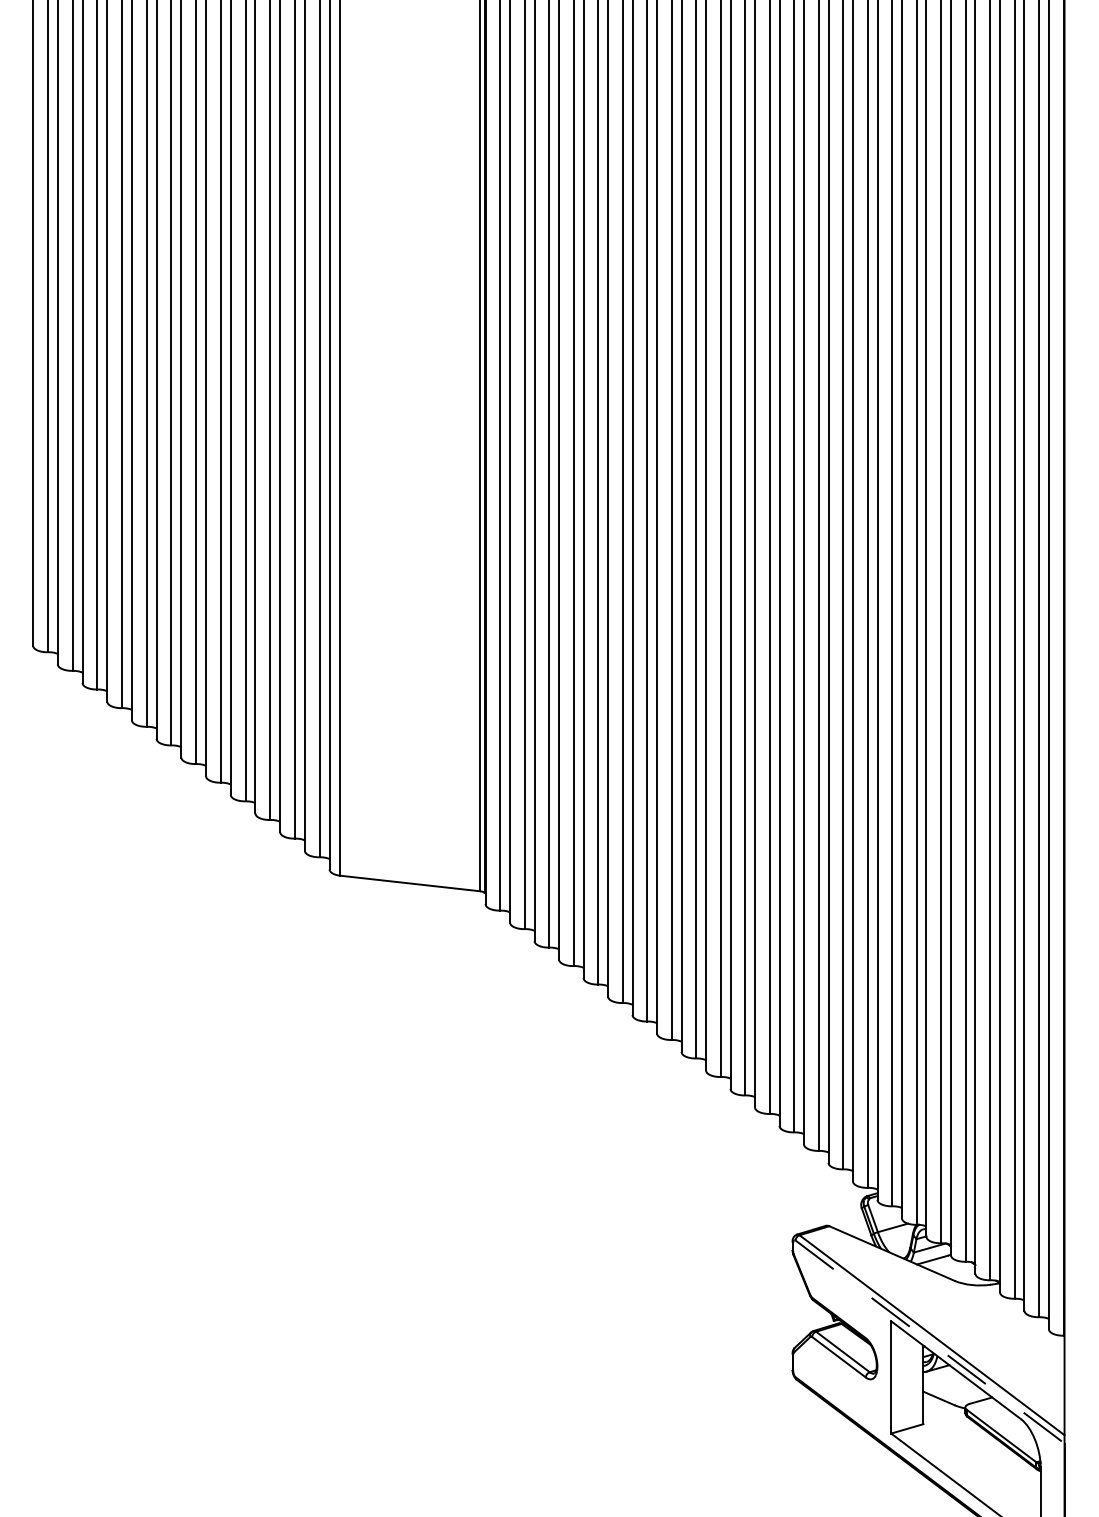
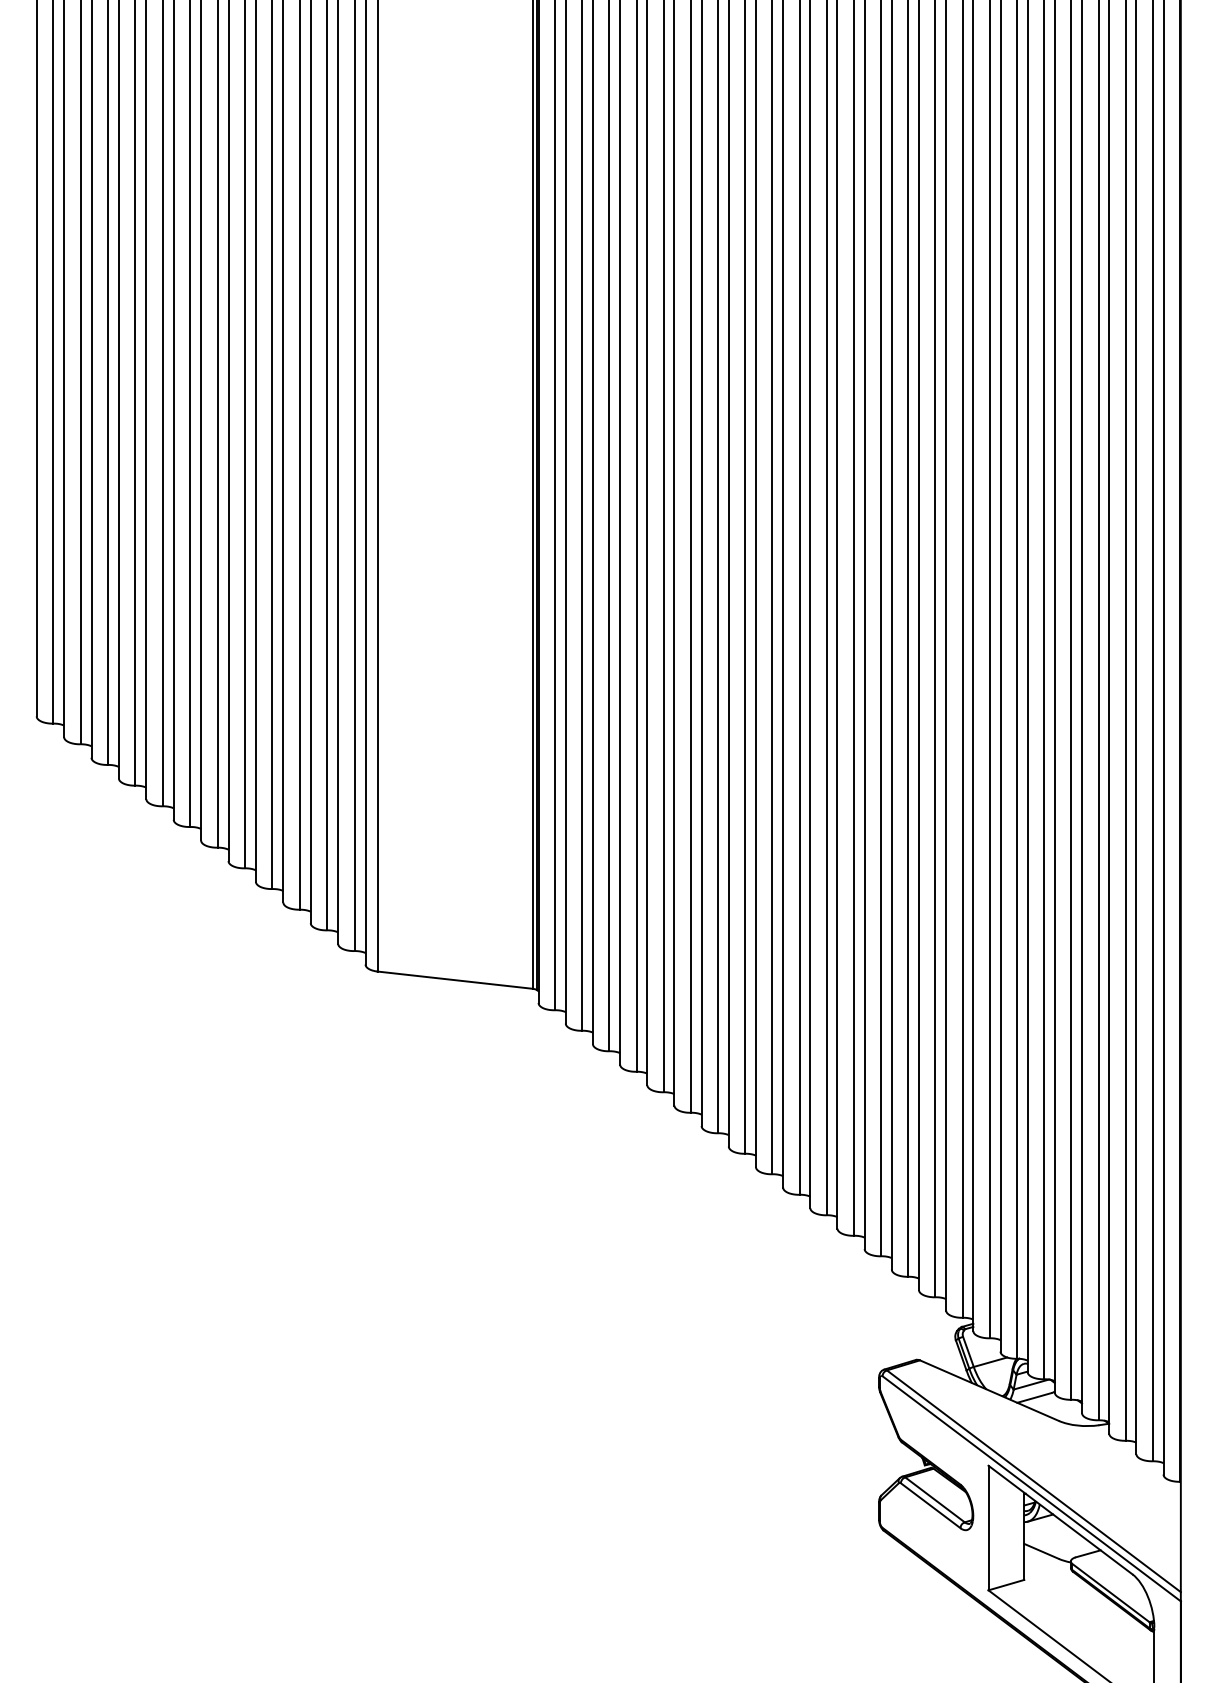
line: (930, 1342) -> (1032, 1489), dashed -> solid

